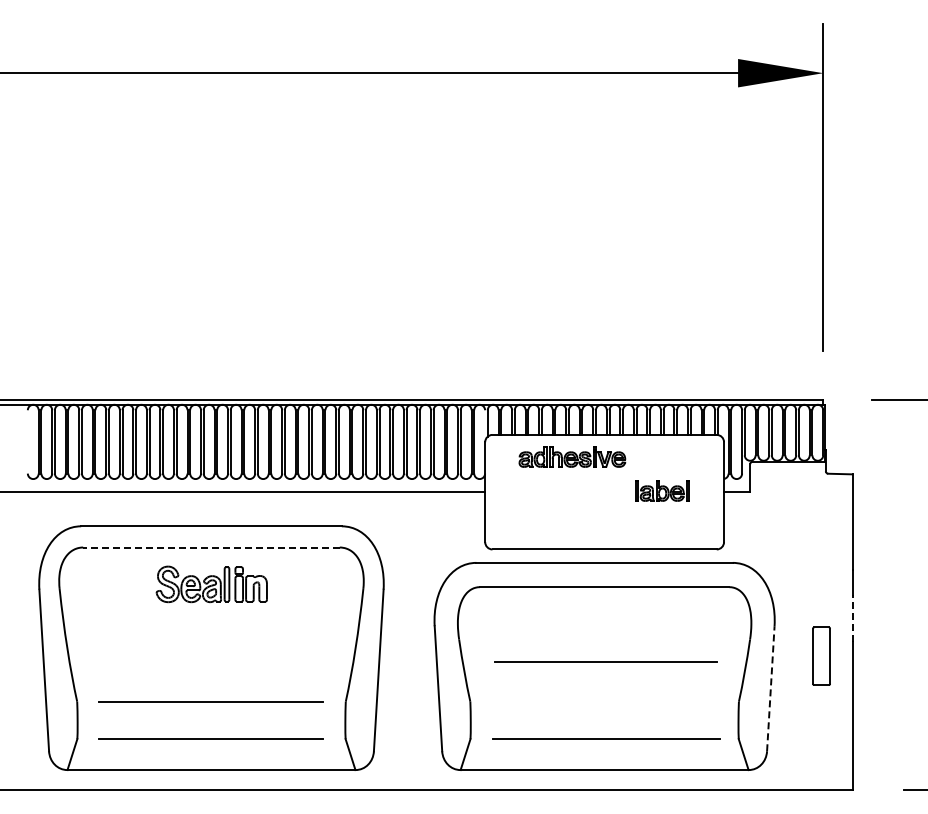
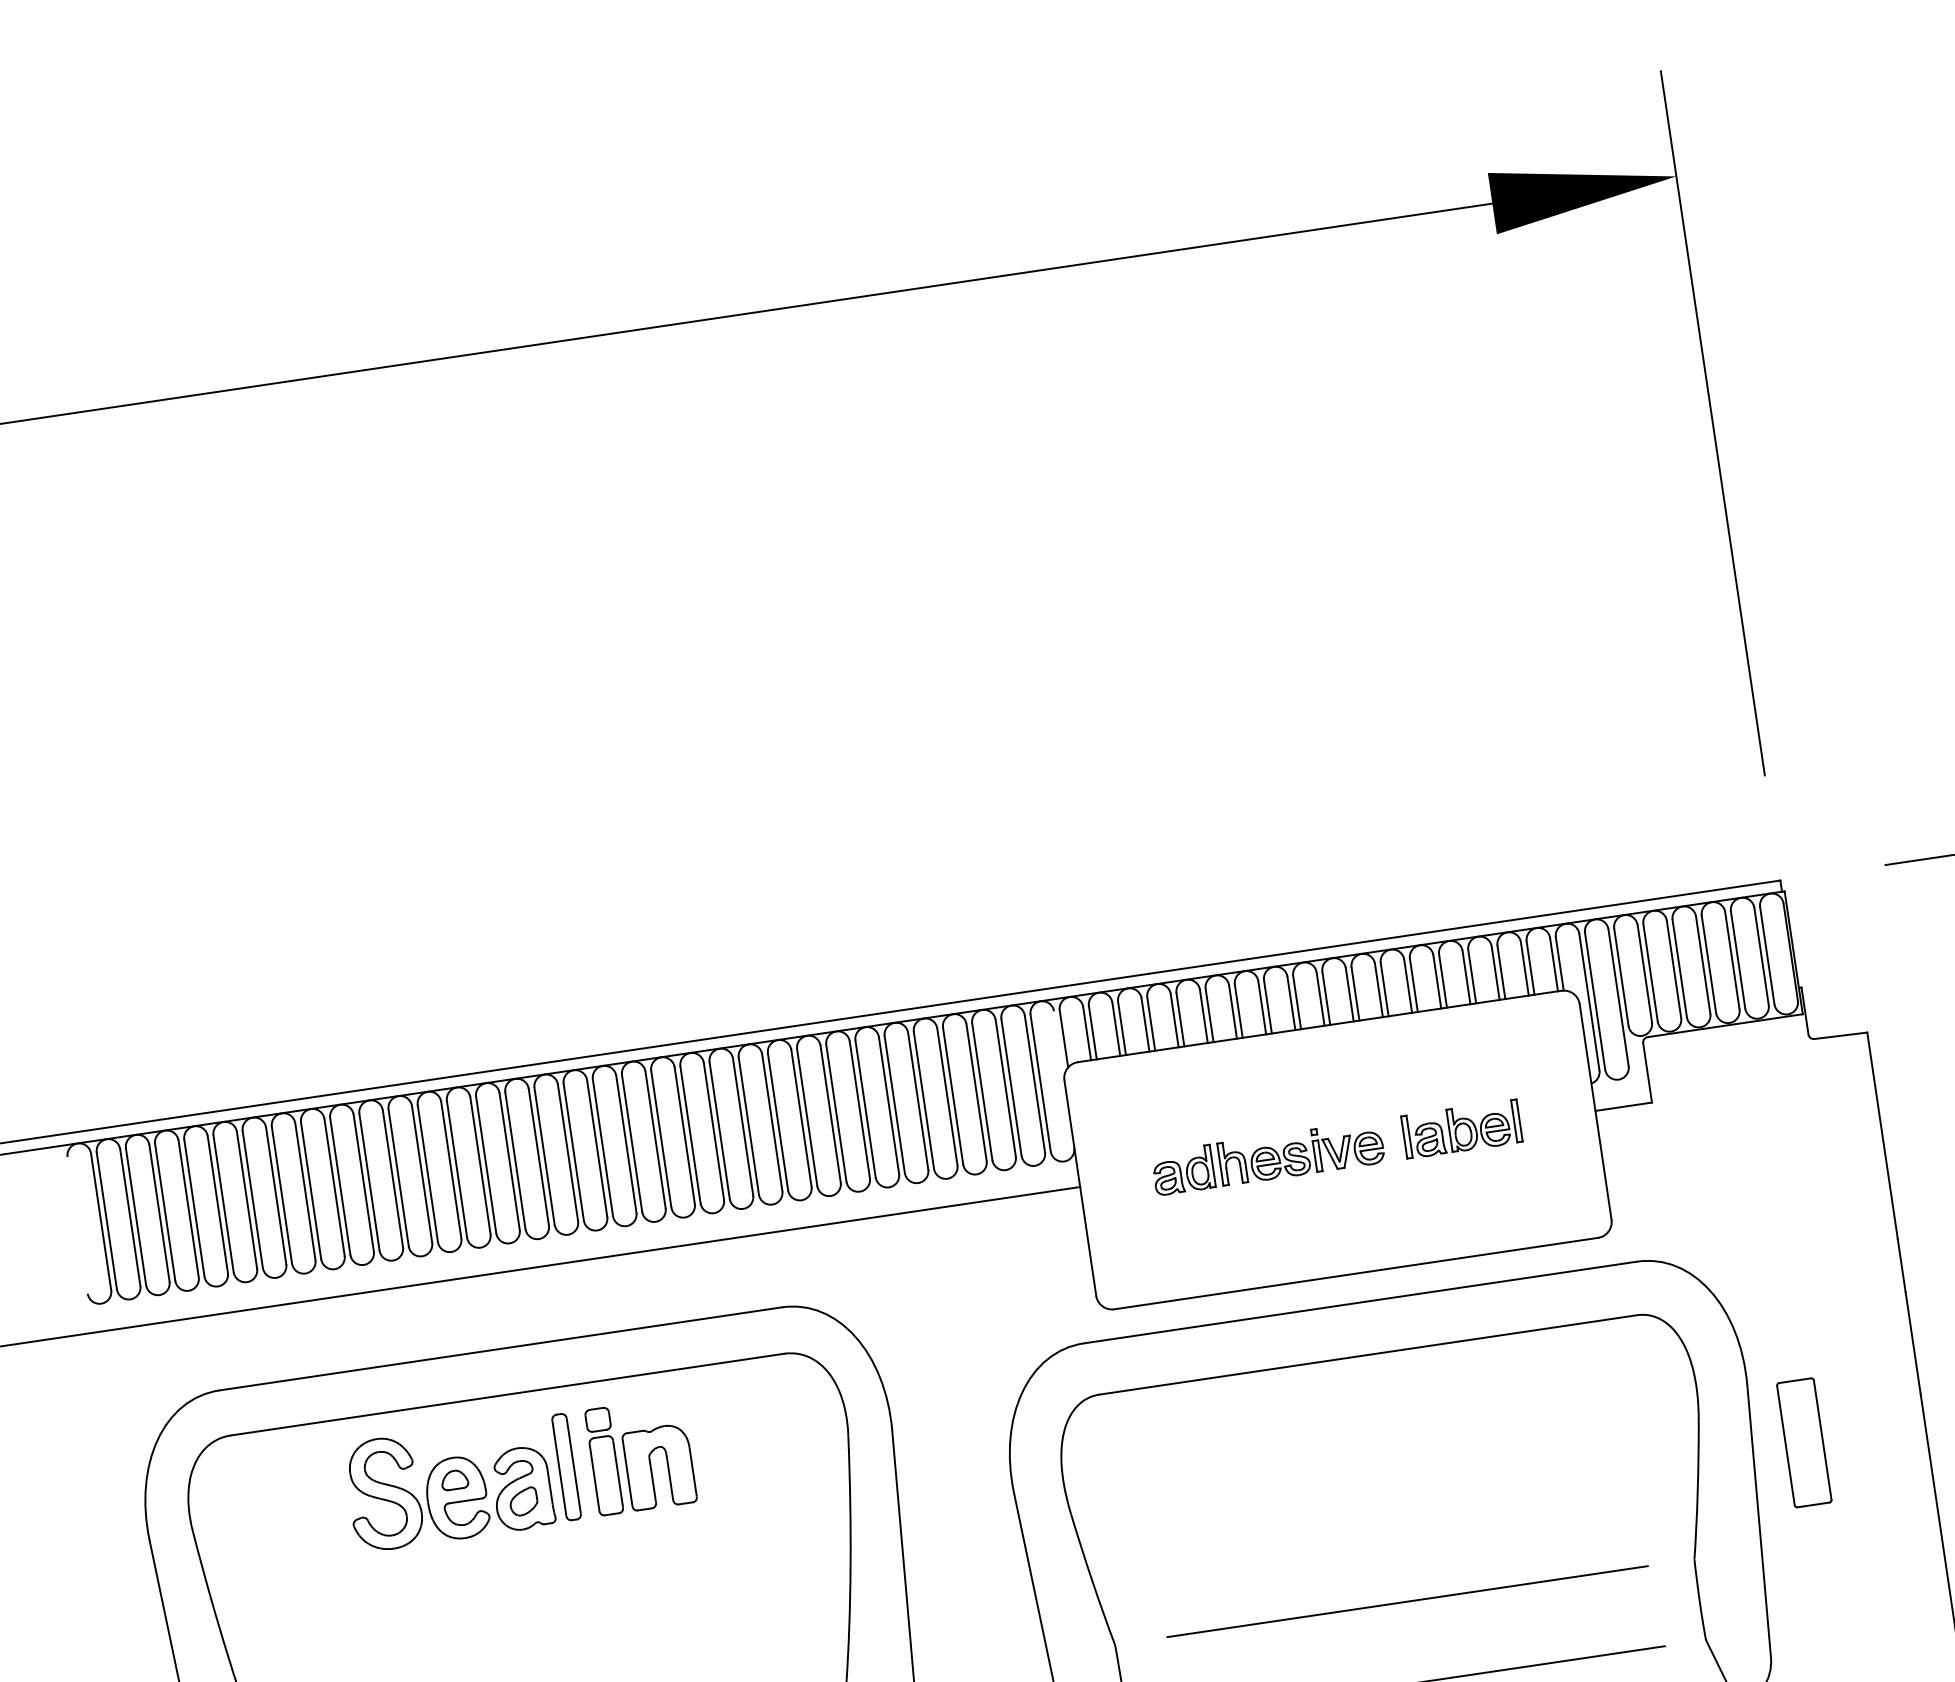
part: (572, 456) -> (1268, 1156), moved
line: (210, 547) -> (505, 1394), dashed -> solid
part: (211, 584) -> (519, 1474), size x1.43
line: (852, 618) -> (1912, 1343), dashed -> solid
part: (821, 655) -> (1803, 1441), moved
line: (605, 661) -> (1406, 1601), moved
line: (770, 688) -> (1758, 1520), dashed -> solid

